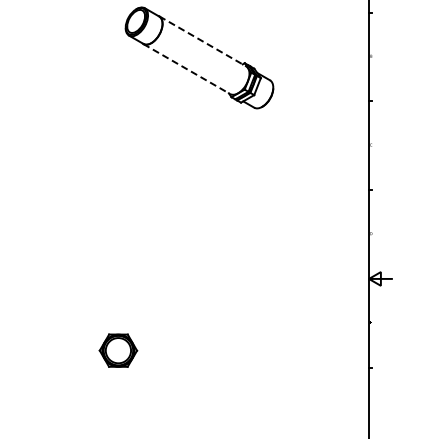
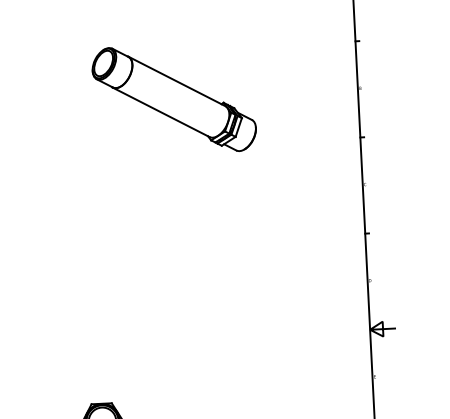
line: (203, 41) -> (177, 81), dashed -> solid
line: (187, 69) -> (161, 112), dashed -> solid

